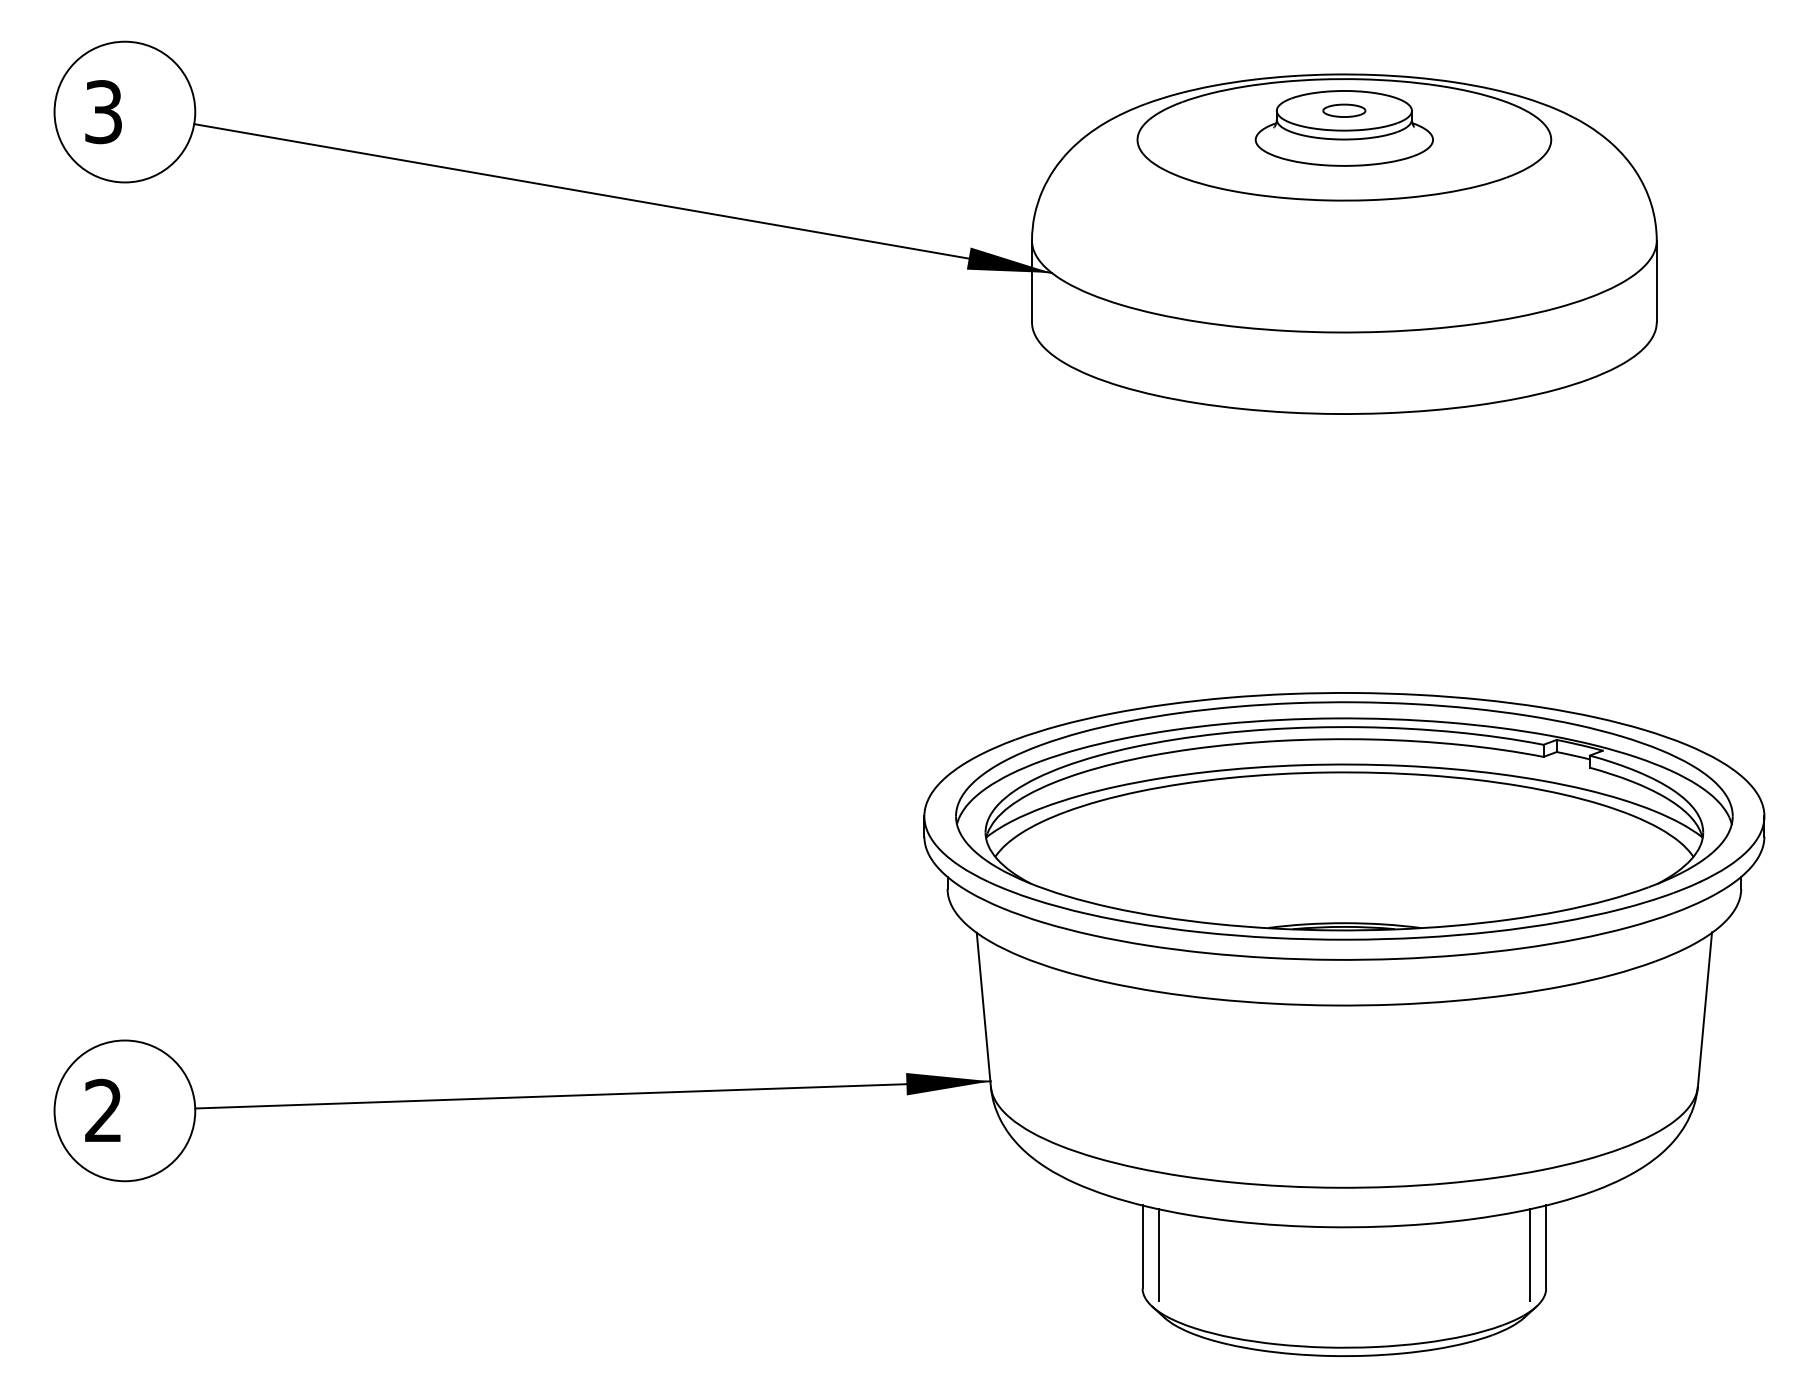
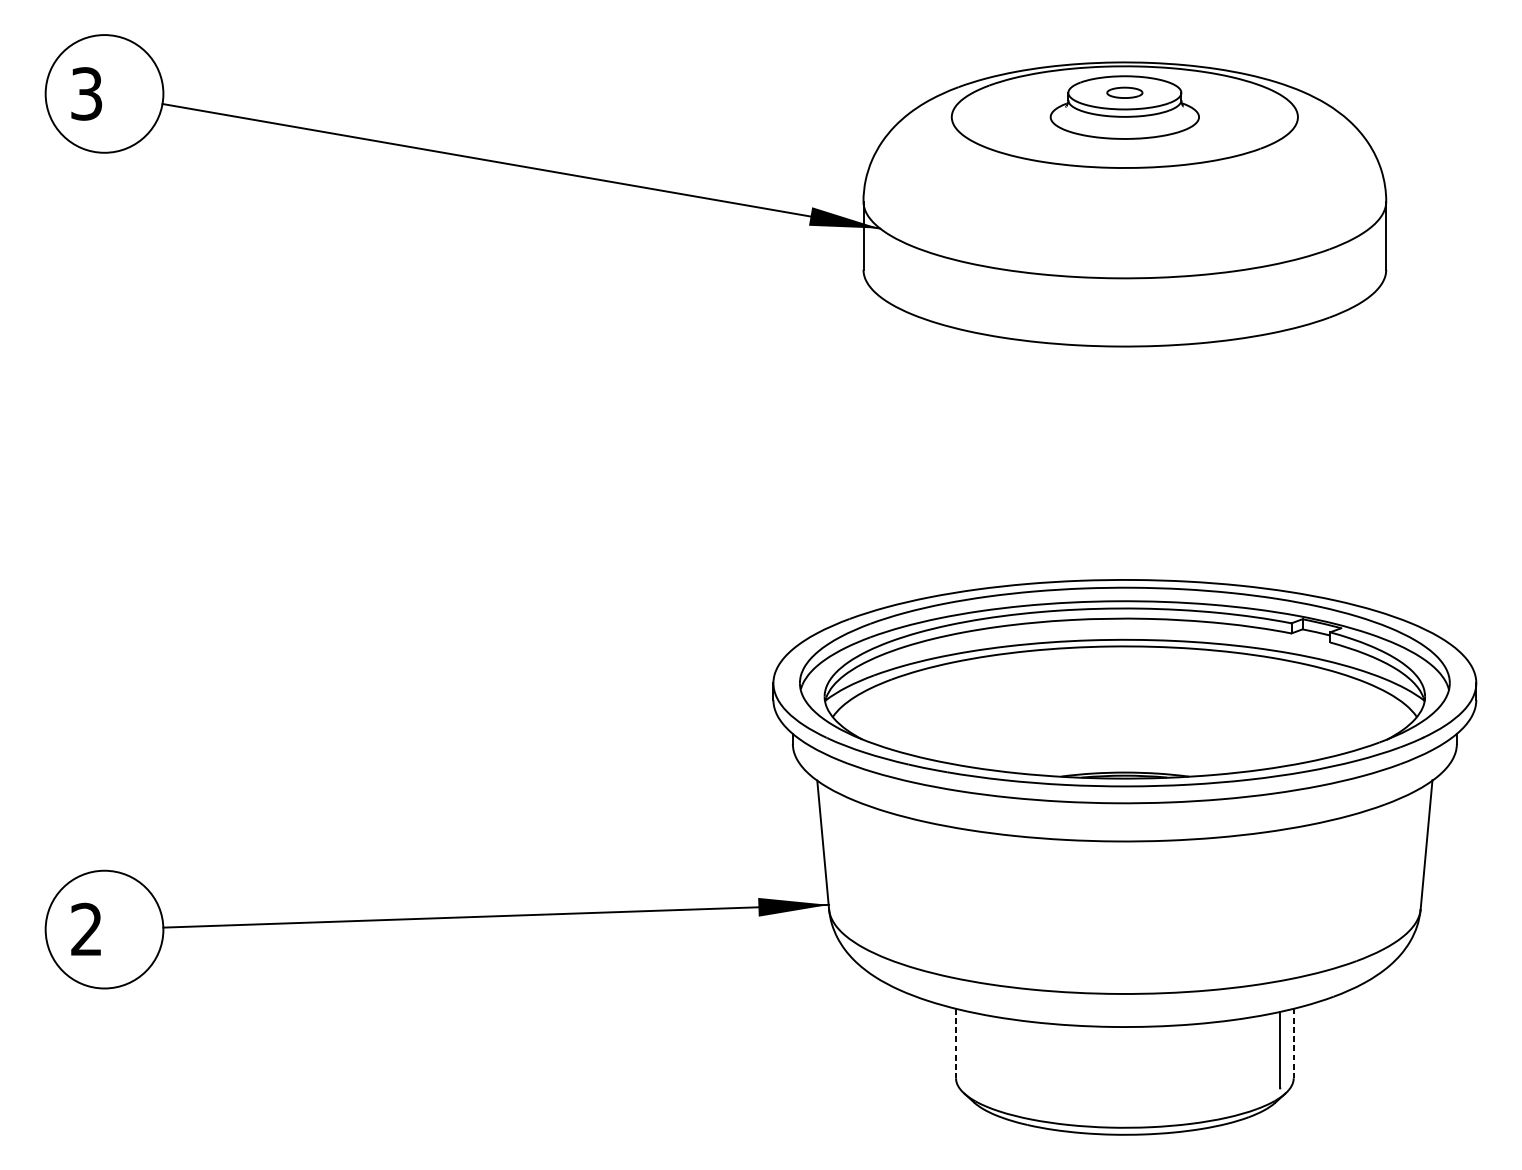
line: (1546, 1246) -> (1293, 1043), solid -> dashed
line: (1142, 1247) -> (955, 1043), solid -> dashed
line: (1158, 1254) -> (969, 1049), removed

